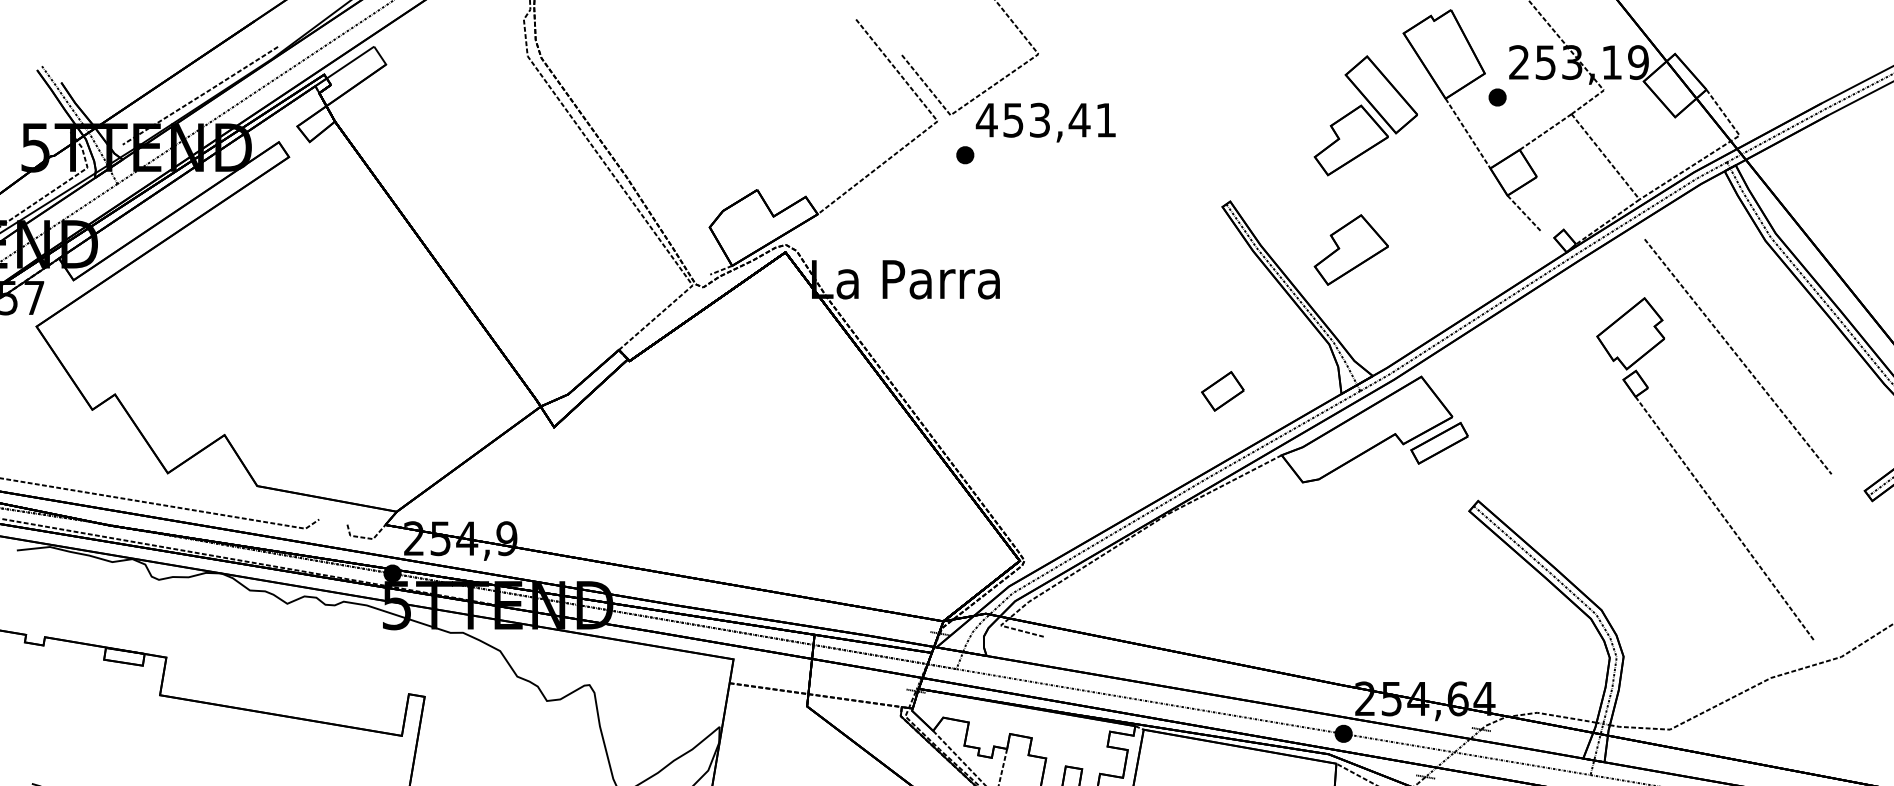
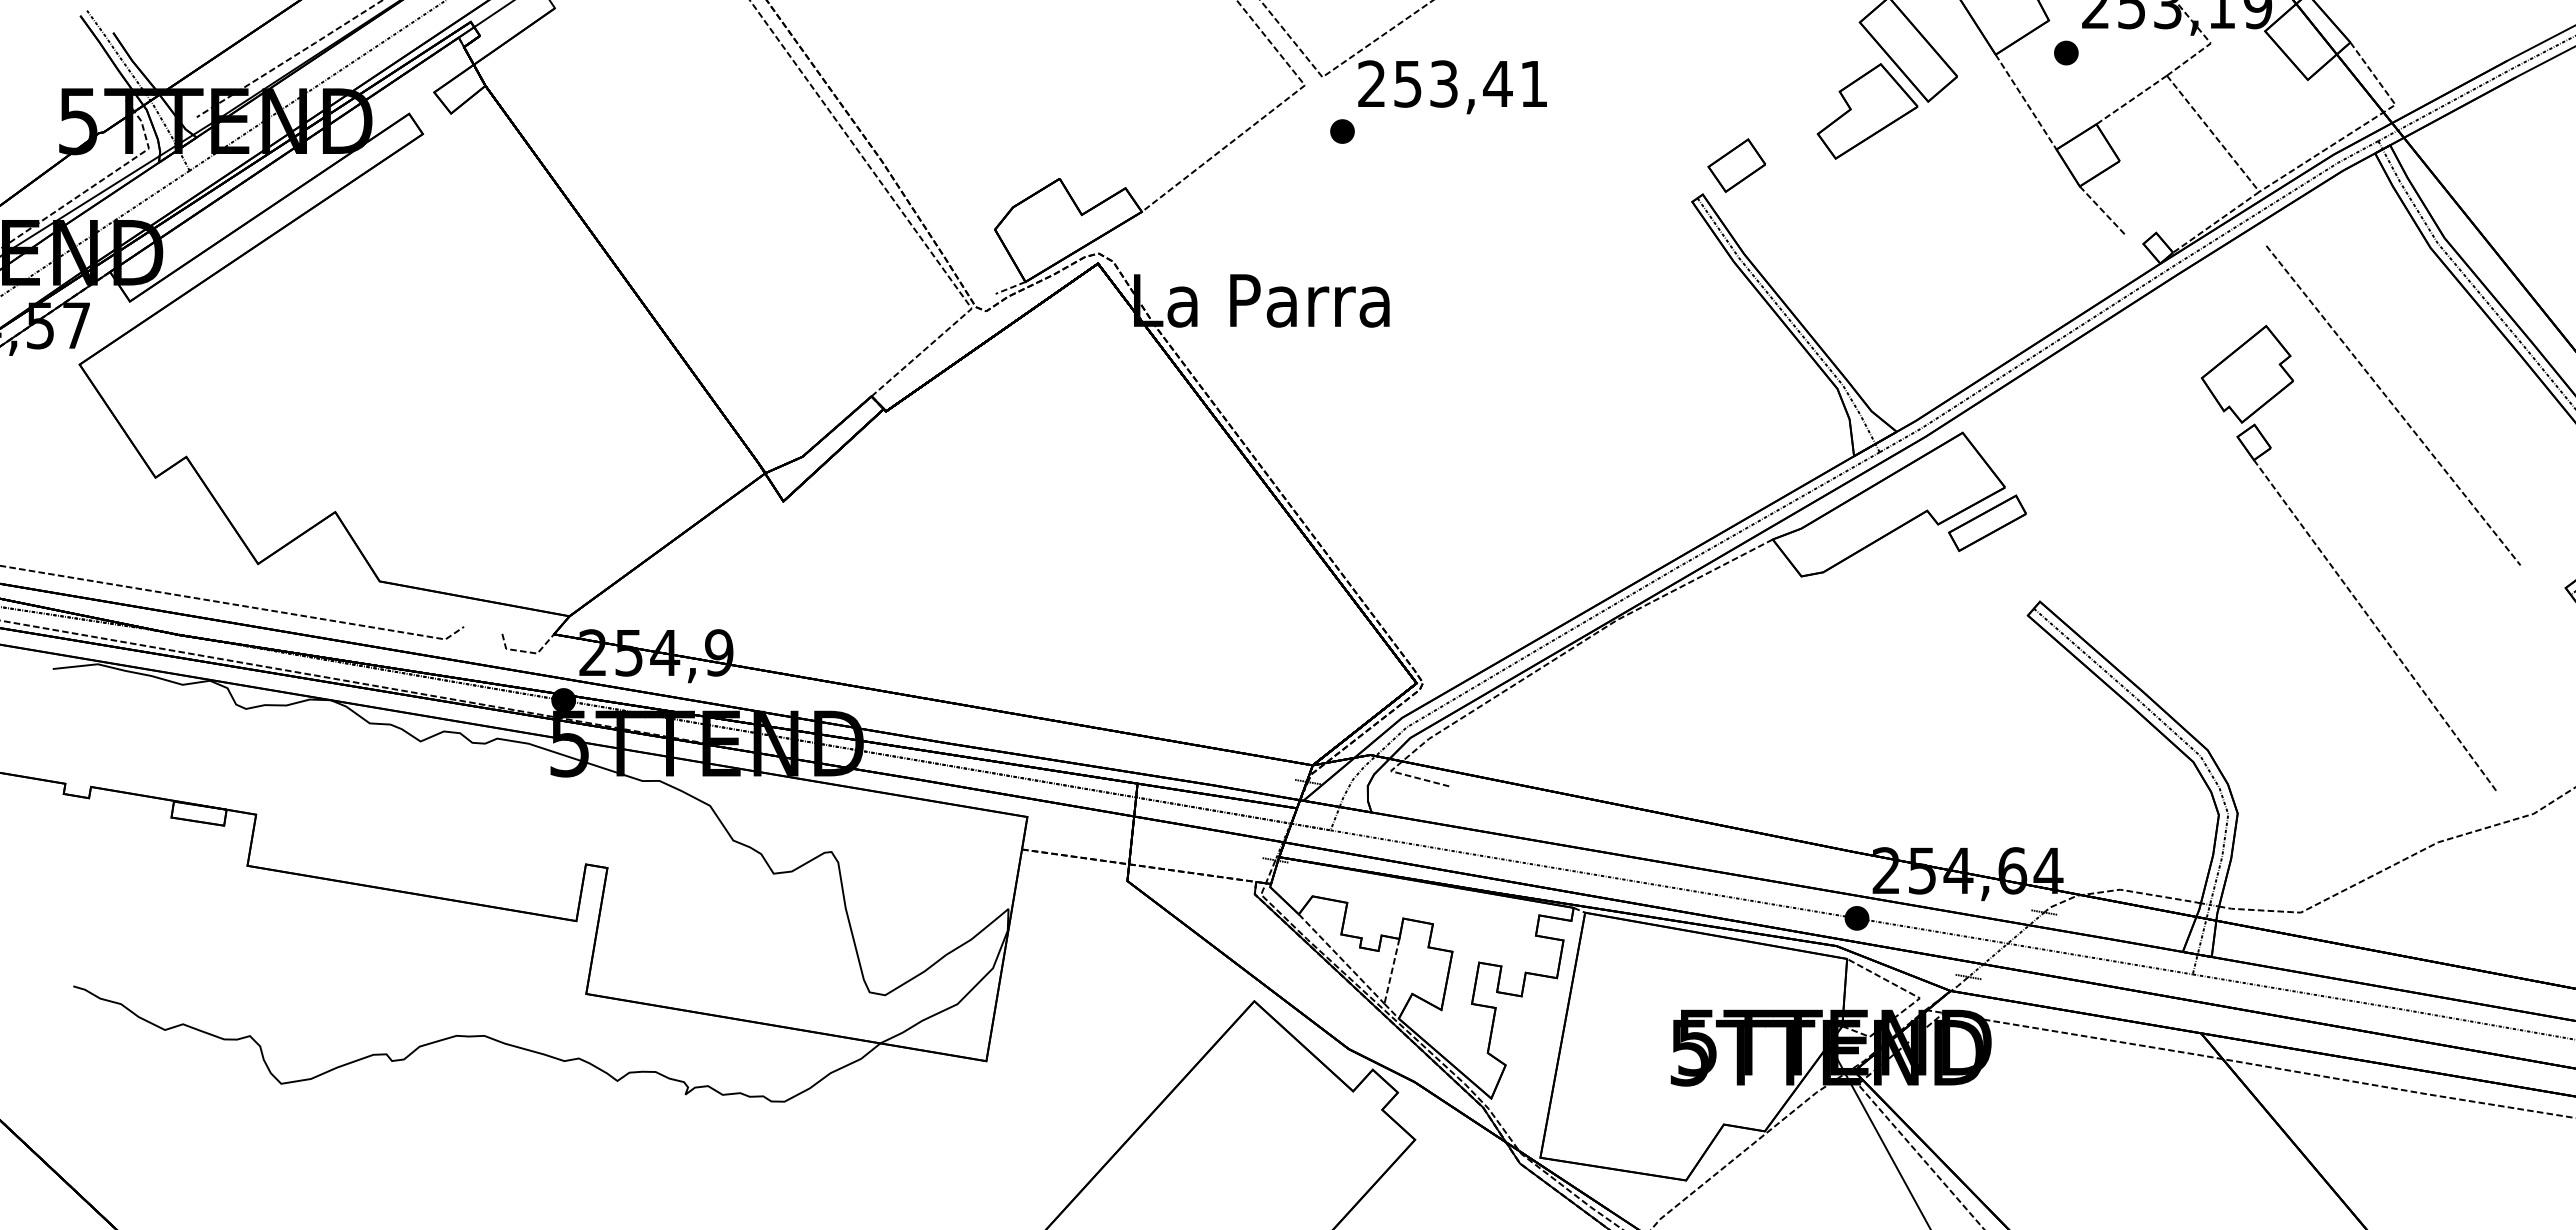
text: (986, 119) -> (1371, 83), 453,41 -> 253,41
part: (1351, 250) -> (1867, 260), removed
part: (1222, 391) -> (1736, 165), moved

